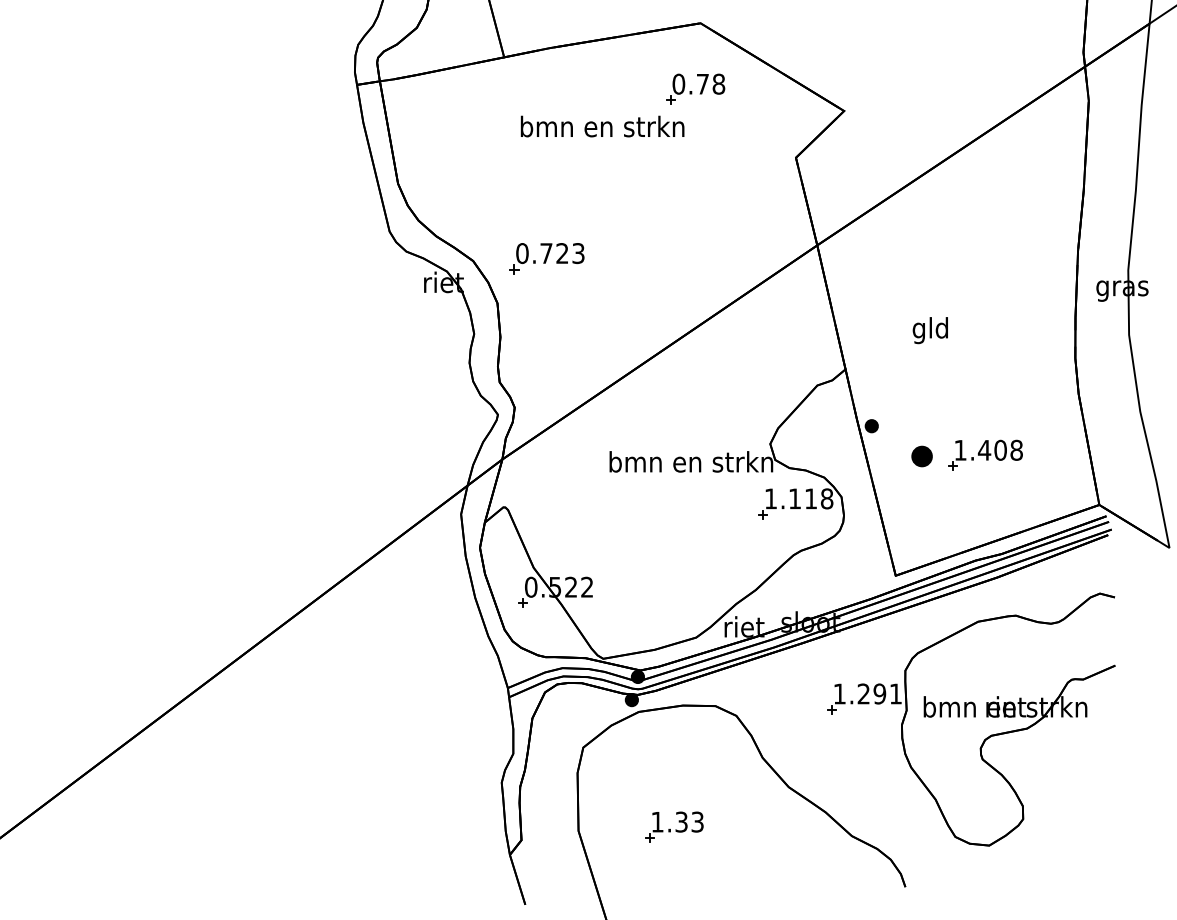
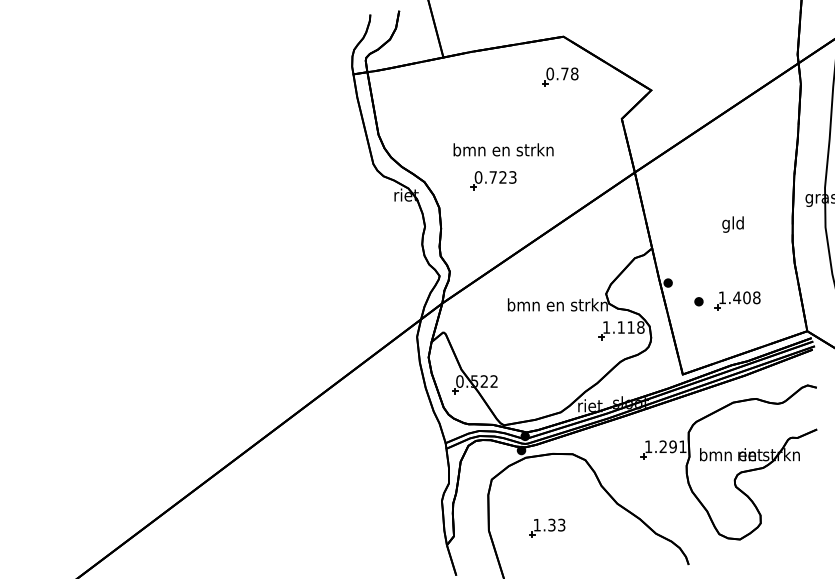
text: (602, 125) -> (503, 149), moved
part: (546, 258) -> (493, 180), moved
text: (929, 330) -> (732, 224), moved
part: (921, 456) -> (698, 301), size x0.62

